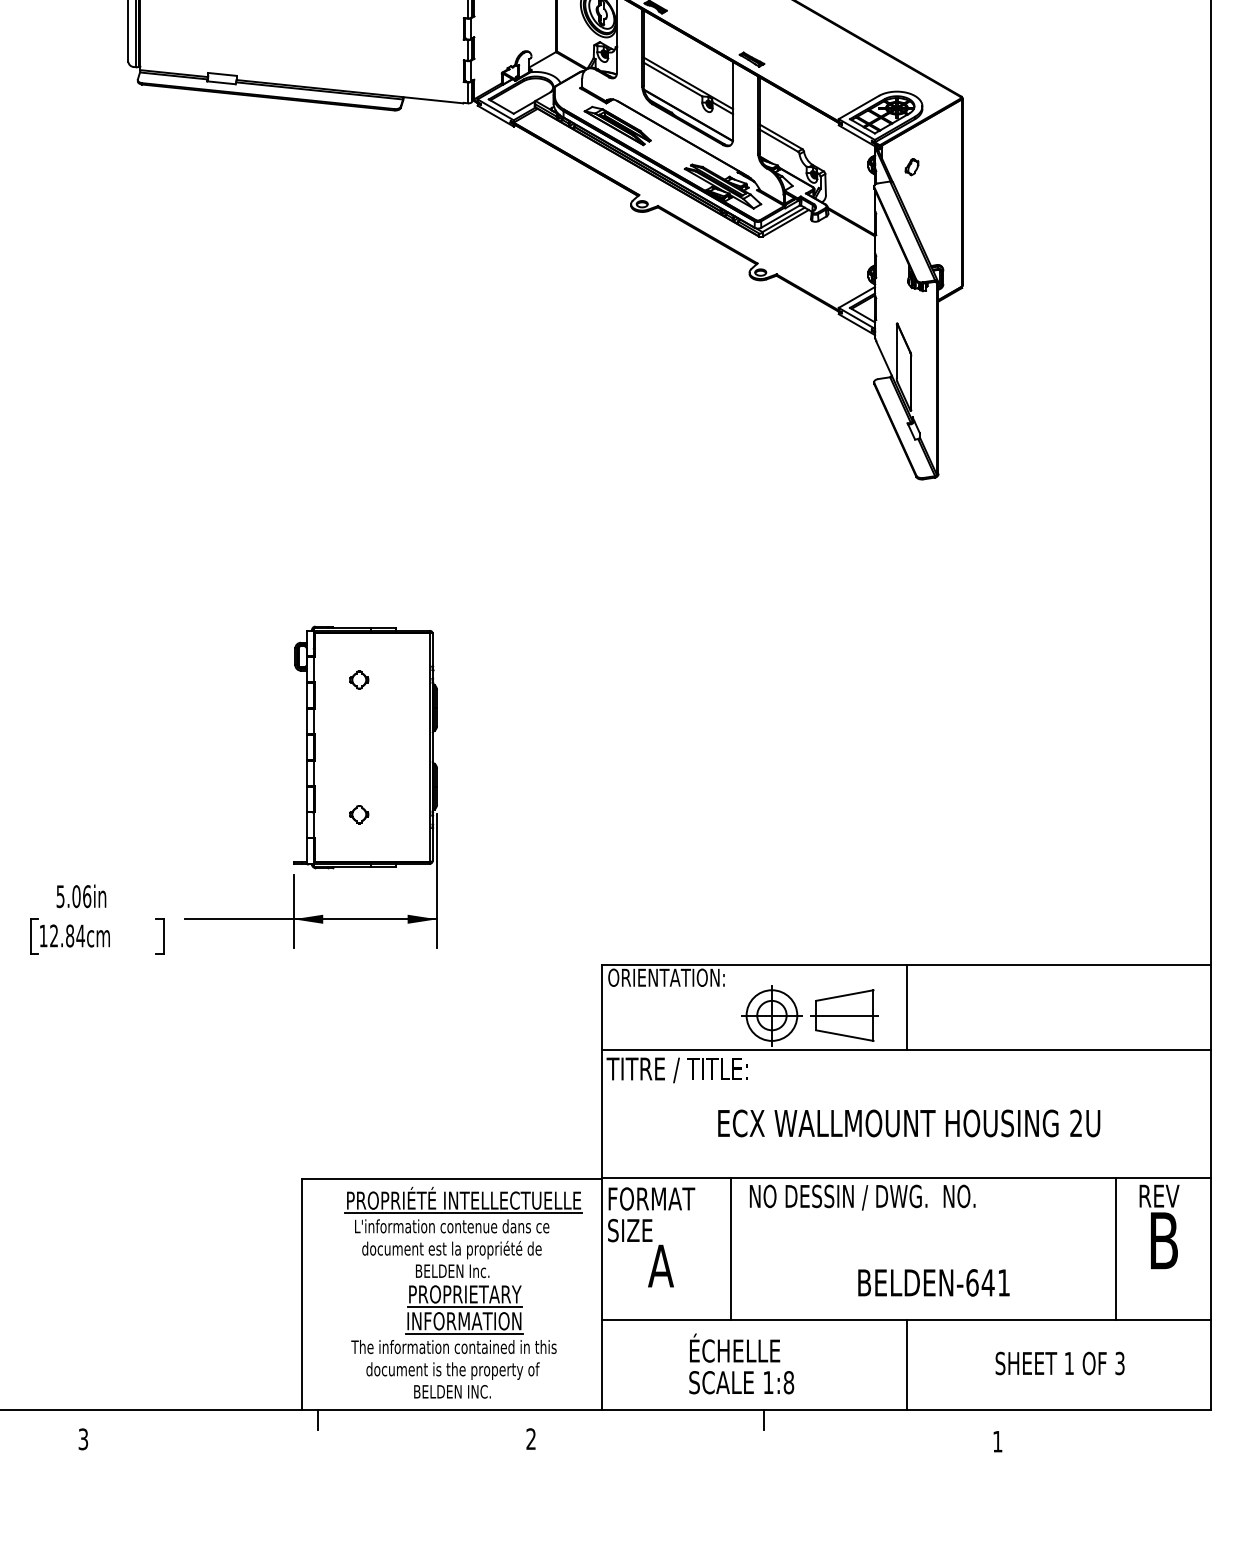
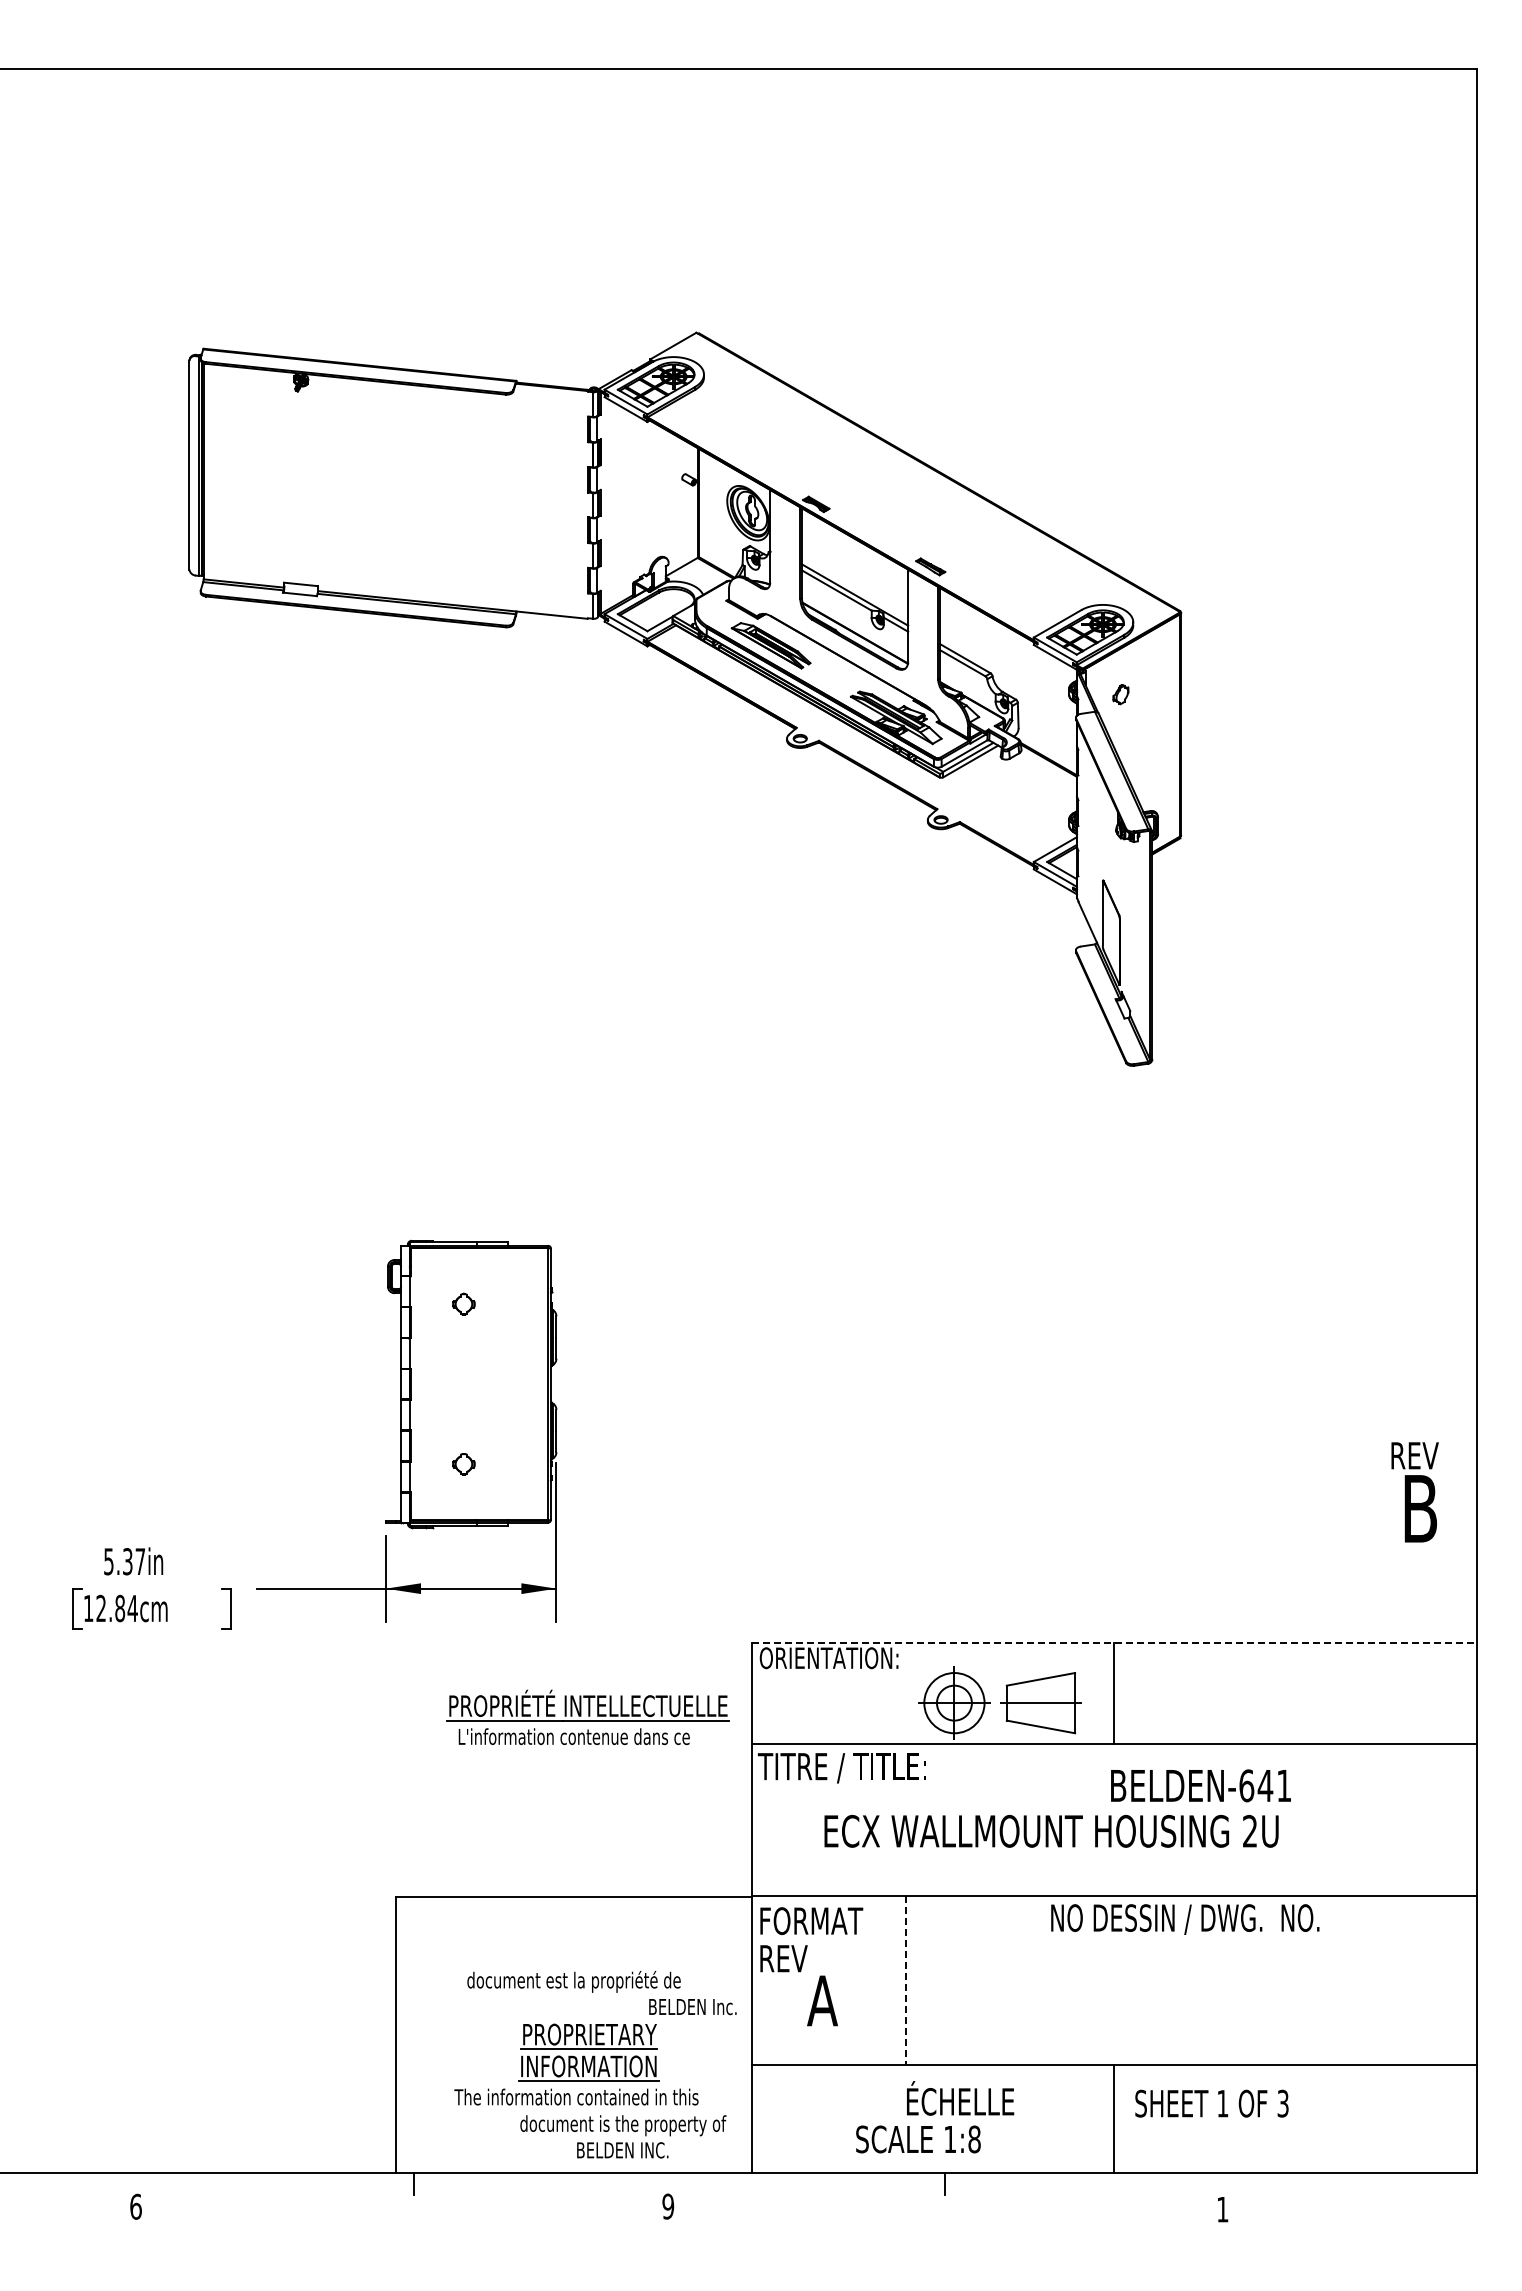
text: (81, 896) -> (133, 1561), 5.06in -> 5.37in
line: (906, 964) -> (1114, 1642), solid -> dashed
text: (909, 1122) -> (1051, 1830), moved
text: (862, 1197) -> (1185, 1919), moved
part: (463, 1210) -> (587, 1717), moved
text: (1159, 1227) -> (1414, 1492), moved
text: (629, 1230) -> (785, 1958), SIZE -> REV
line: (730, 1248) -> (905, 1980), solid -> dashed
line: (1116, 1248) -> (1363, 1980), removed
text: (452, 1271) -> (692, 2007), moved
text: (933, 1282) -> (1200, 1785), moved
text: (734, 1348) -> (960, 2098), moved
text: (1059, 1363) -> (1211, 2103), moved
text: (453, 1380) -> (623, 2136), moved
text: (82, 1439) -> (135, 2206), 3 -> 6
text: (531, 1439) -> (668, 2206), 2 -> 9

